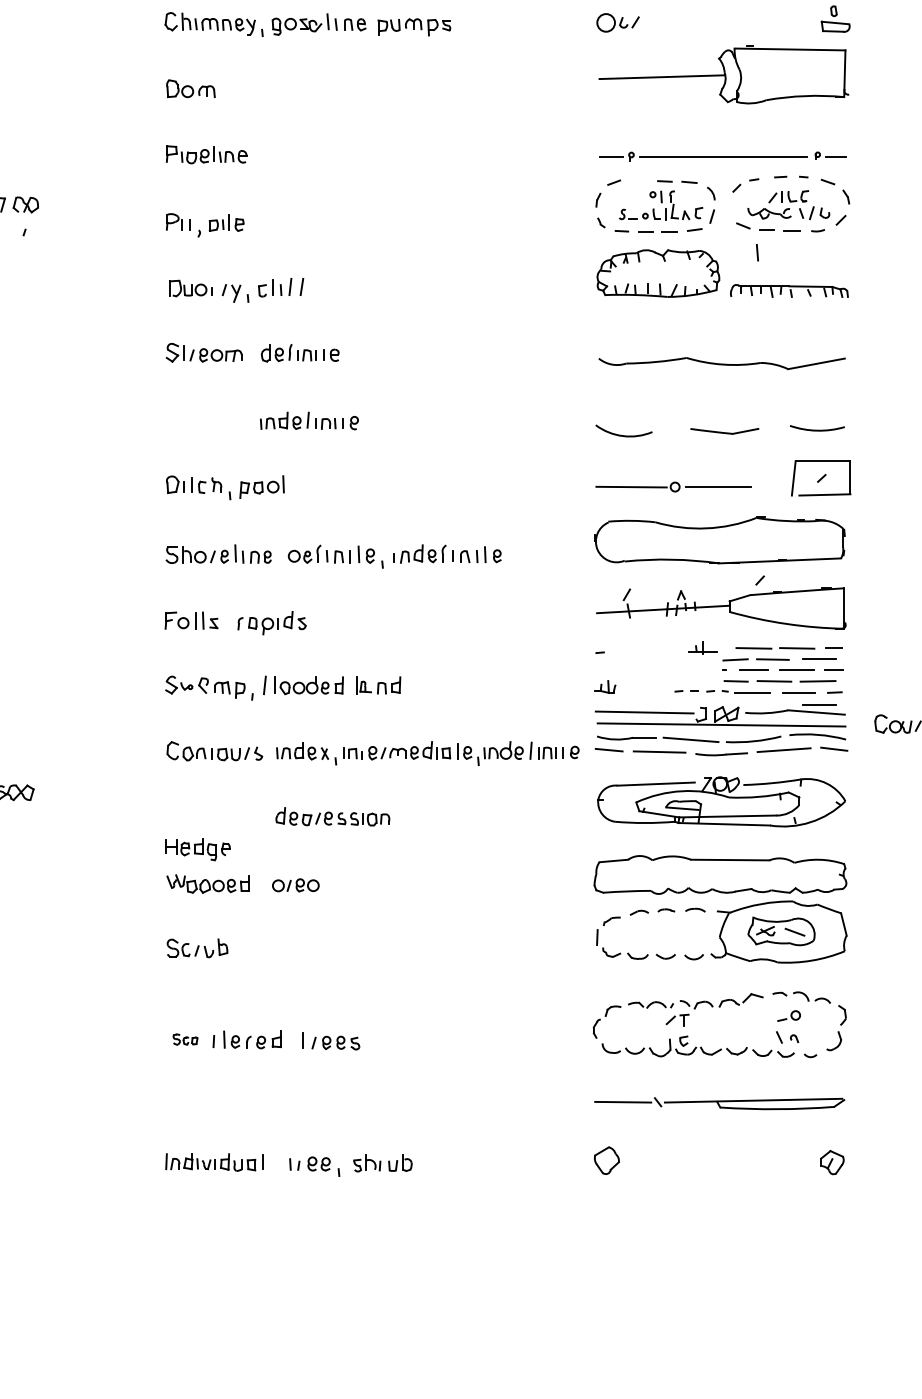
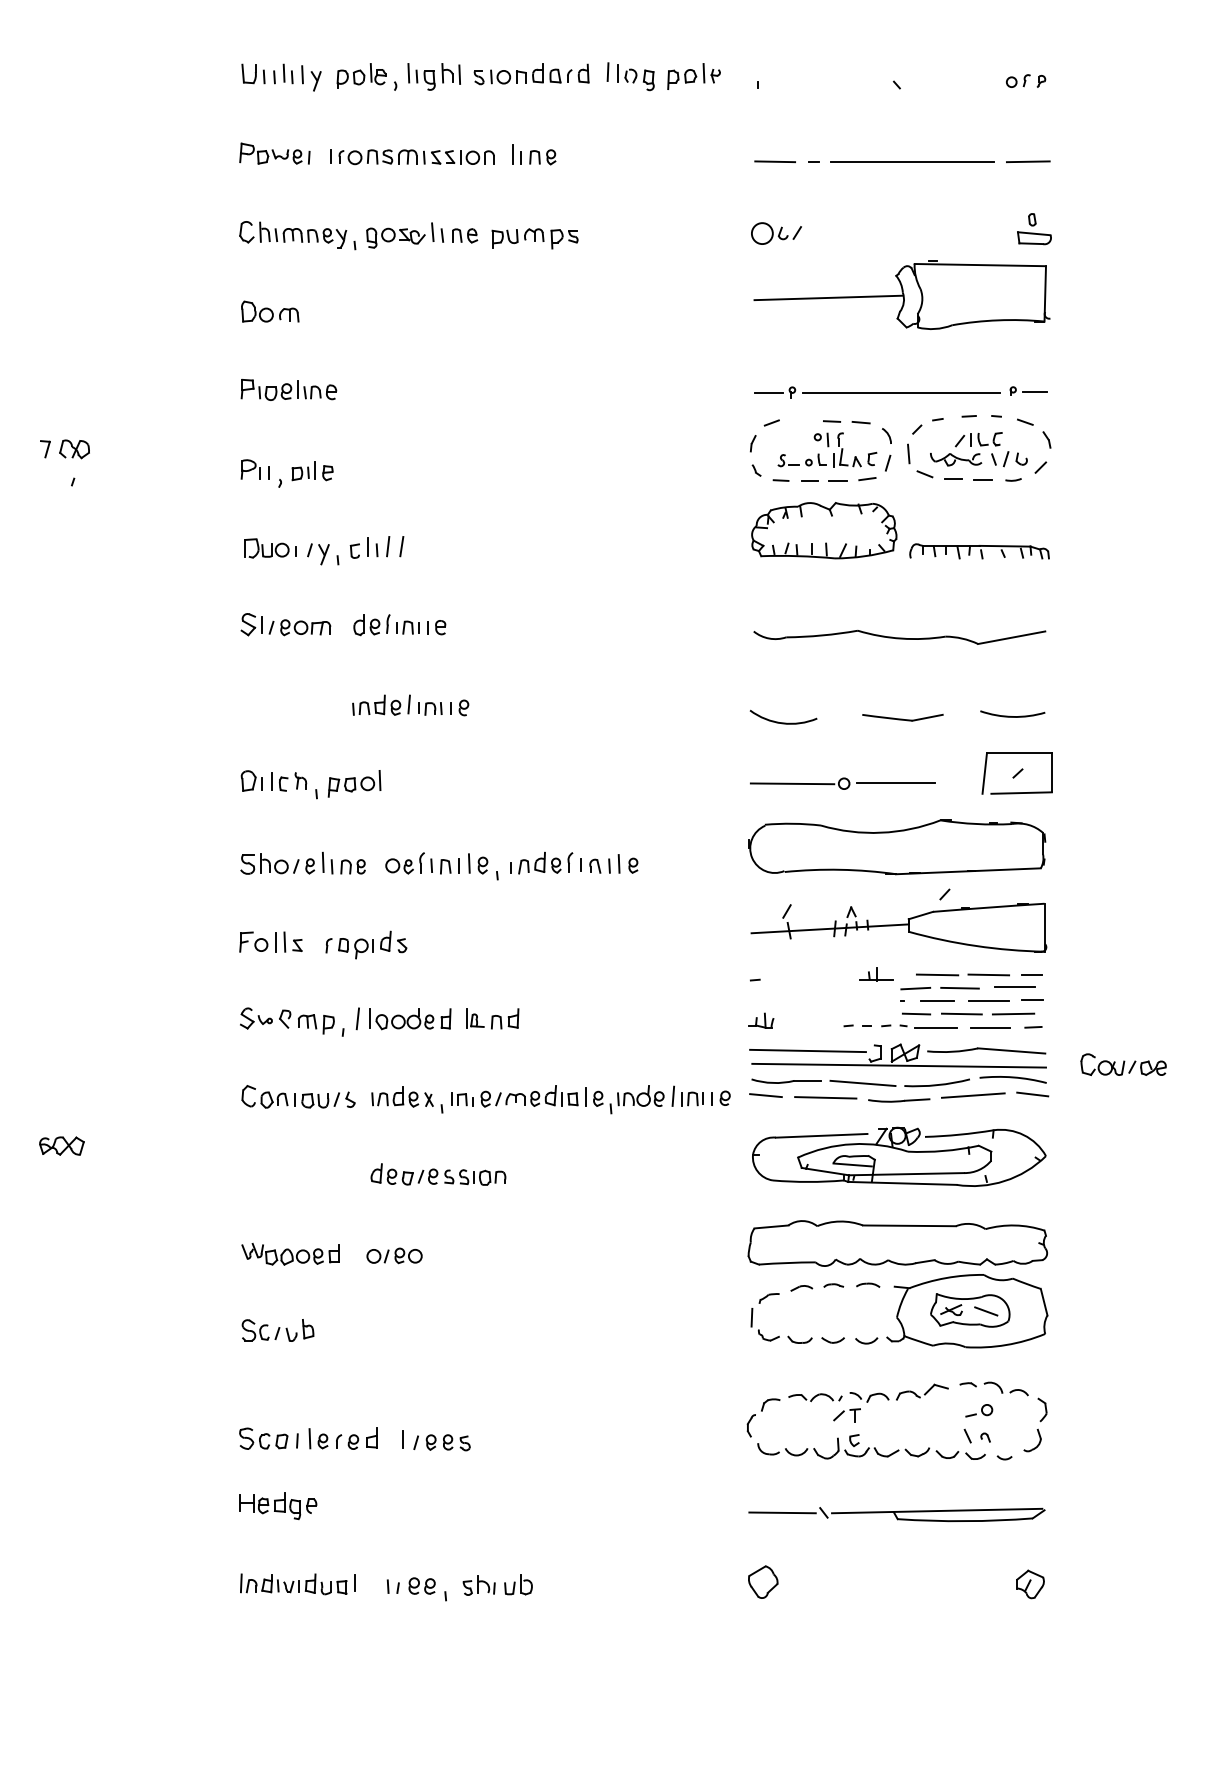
line: (757, 252) -> (908, 453), moved
line: (818, 704) -> (1014, 1041), removed
part: (197, 849) -> (278, 1506), moved
part: (185, 1039) -> (263, 1438), size x1.67

